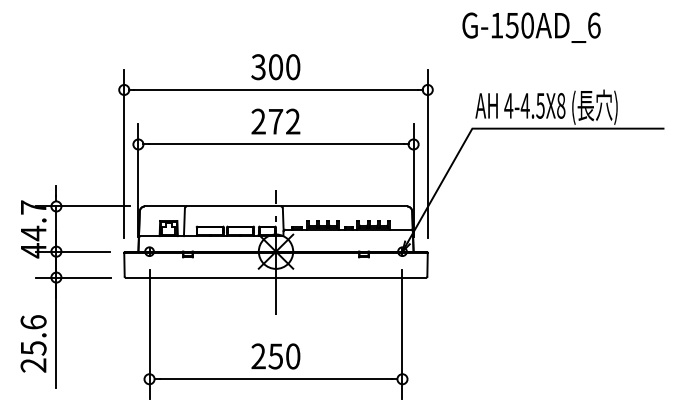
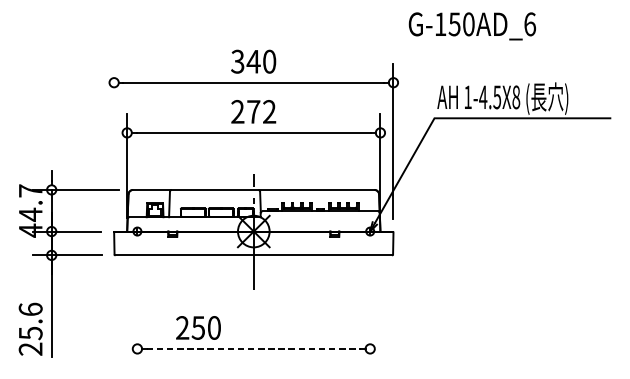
text: (531, 27) -> (472, 26), moved
text: (275, 67) -> (253, 62), 300 -> 340
text: (508, 105) -> (467, 97), 4-4.5X8 -> 1-4.5X8
line: (124, 153) -> (114, 141), removed
line: (149, 334) -> (137, 307), removed
line: (402, 334) -> (370, 307), removed
text: (33, 343) -> (30, 328), moved
text: (275, 356) -> (198, 328), moved
line: (276, 379) -> (254, 349), solid -> dashed

